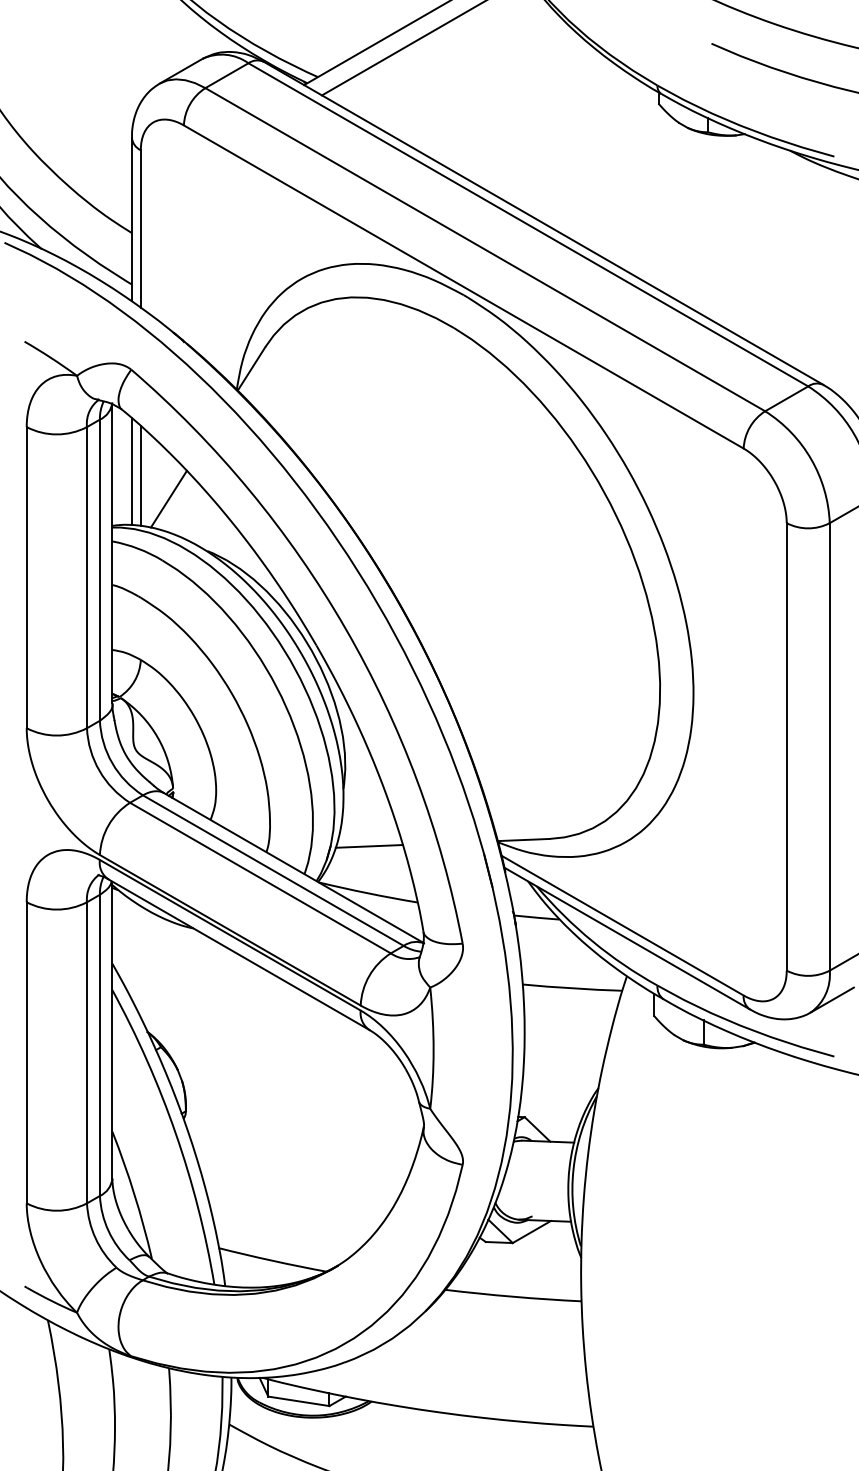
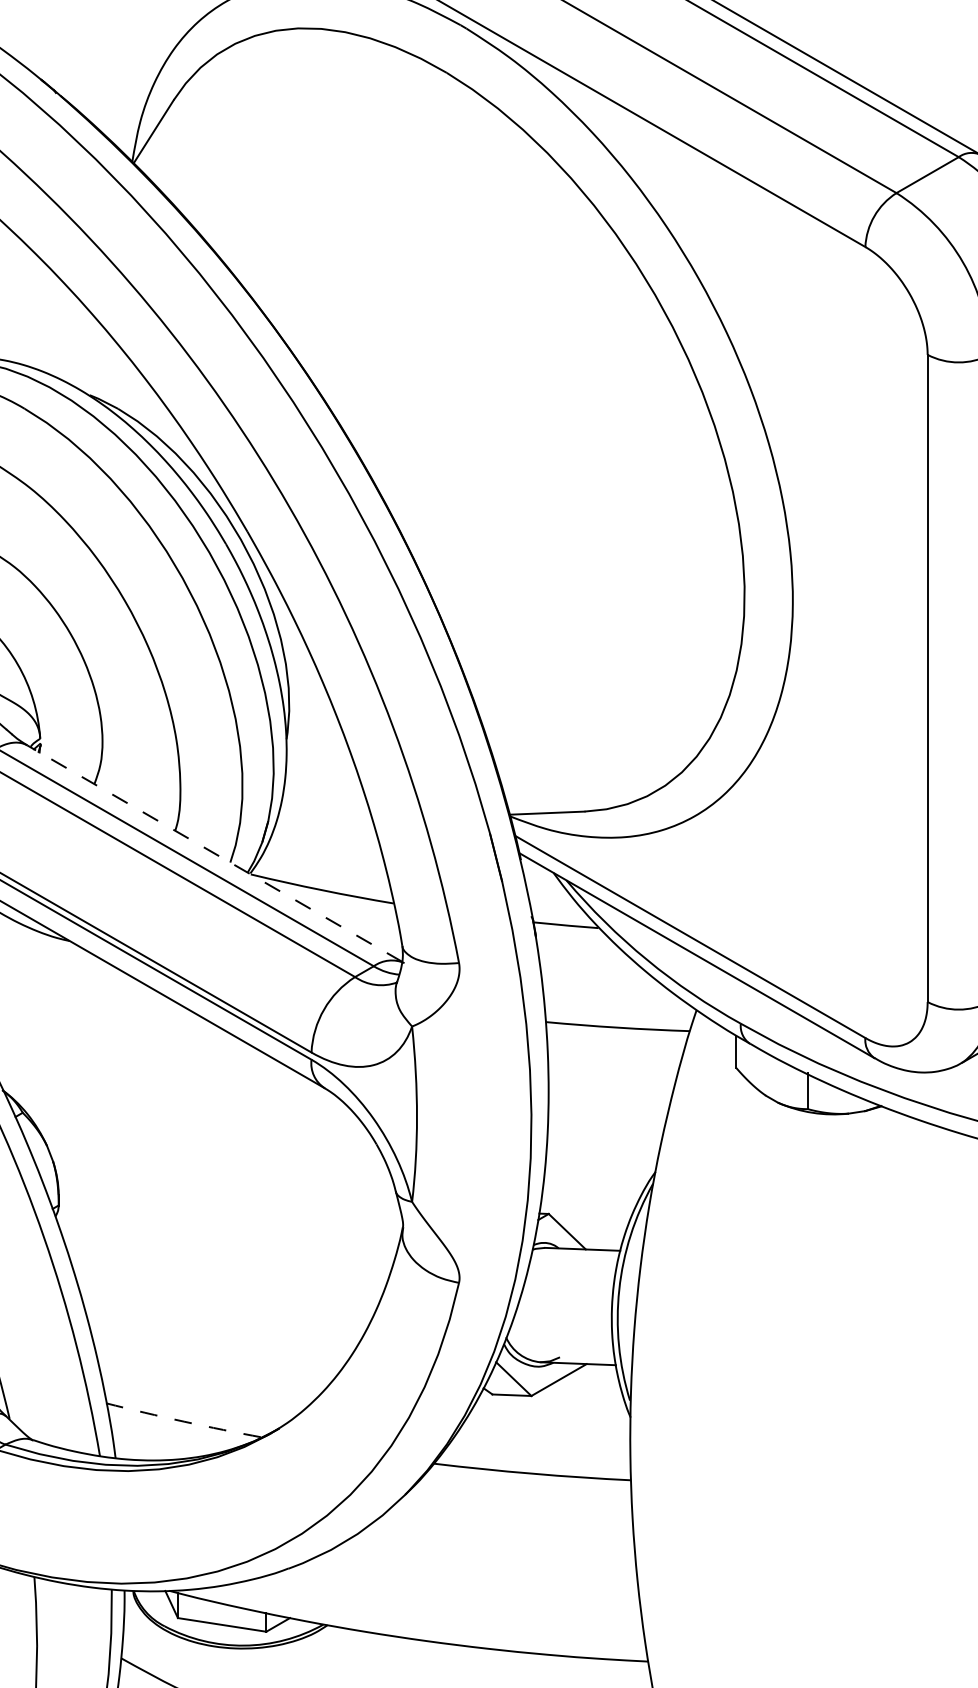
line: (168, 498) -> (33, 319), removed
line: (368, 846) -> (322, 822), removed
line: (293, 868) -> (214, 854), solid -> dashed
arc: (272, 1260) -> (183, 1421), solid -> dashed

